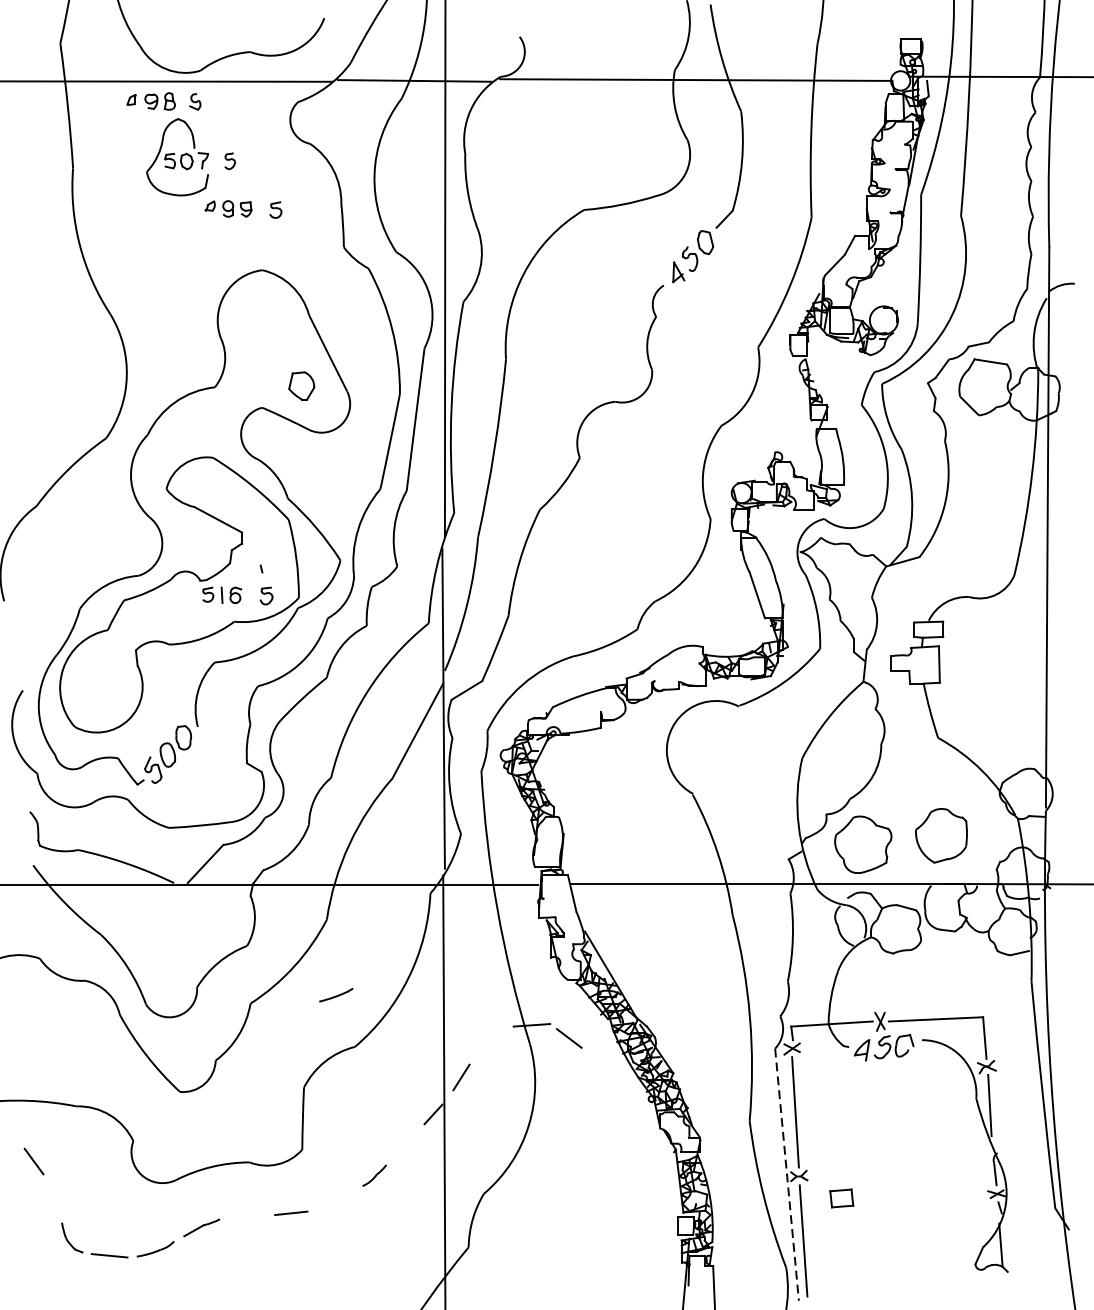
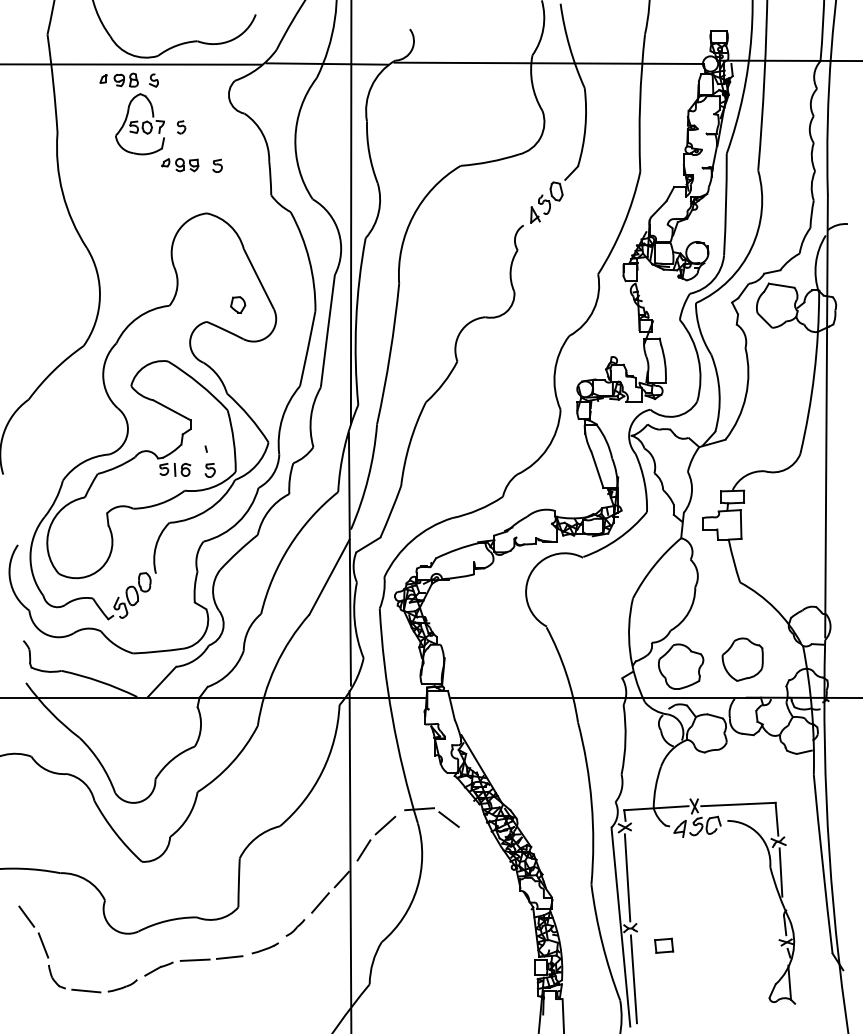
part: (302, 385) -> (238, 304), size x0.71
line: (335, 995) -> (264, 948), moved
line: (488, 1045) -> (385, 825), added
line: (406, 1143) -> (320, 902), added
line: (786, 1175) -> (620, 927), dashed -> solid
line: (55, 1198) -> (43, 945), added
line: (246, 1215) -> (194, 959), added

